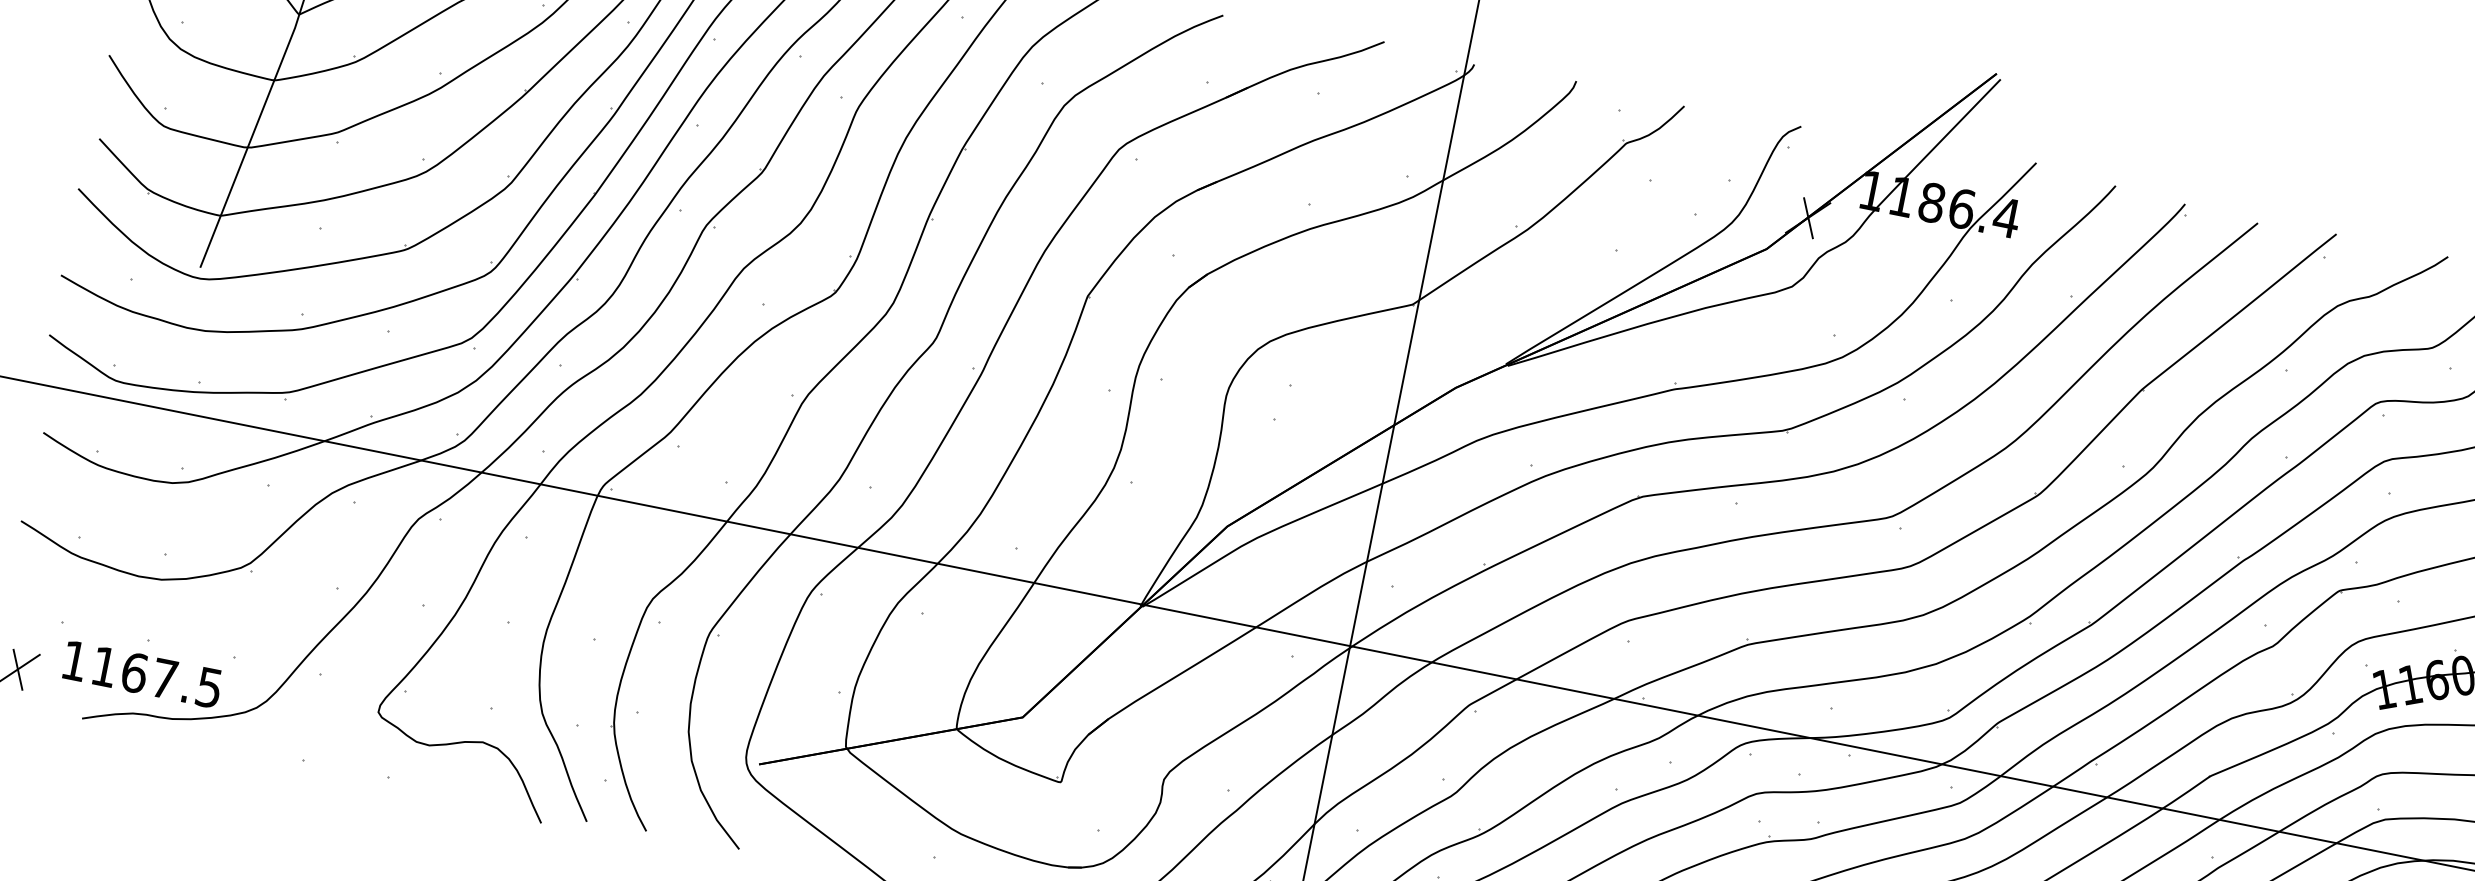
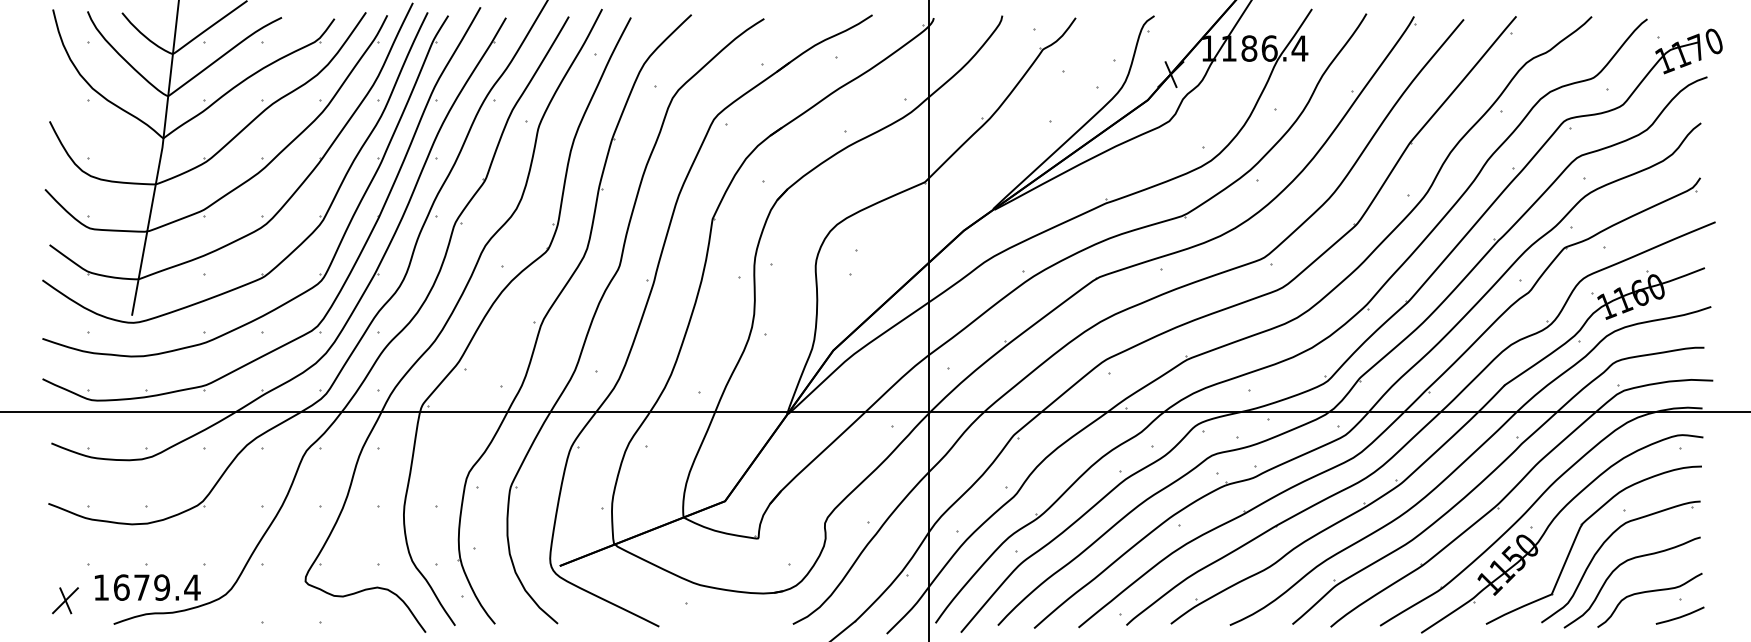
text: (156, 676) -> (156, 587), 1167.5 -> 1679.4

